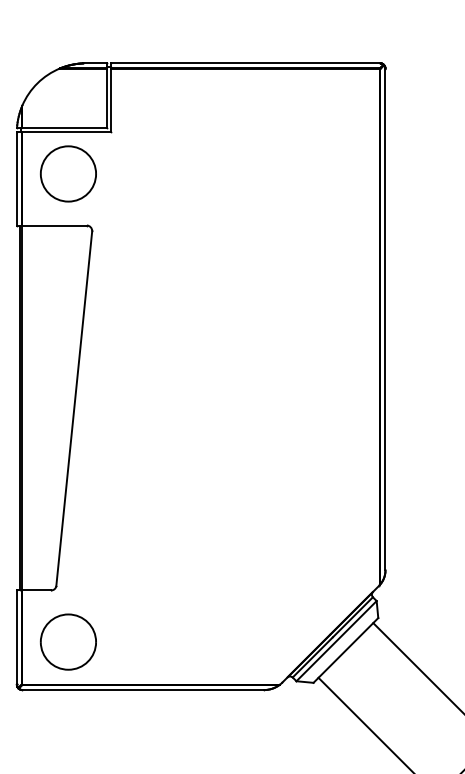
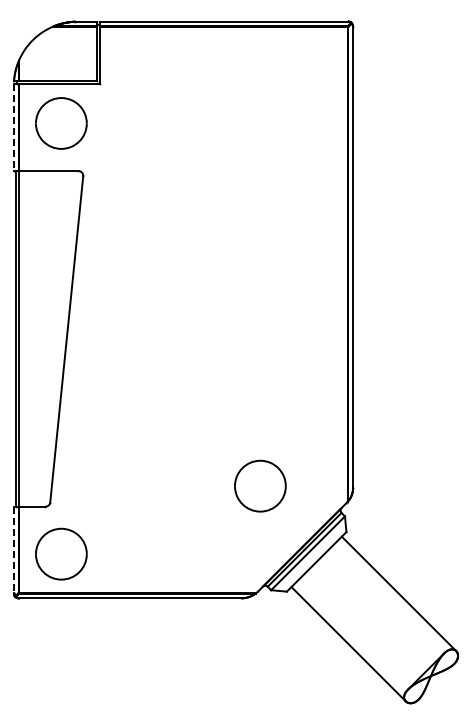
line: (16, 179) -> (13, 128), solid -> dashed
part: (284, 567) -> (260, 485), added
line: (16, 638) -> (13, 550), solid -> dashed

